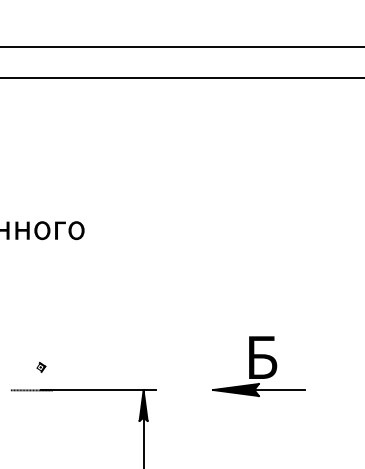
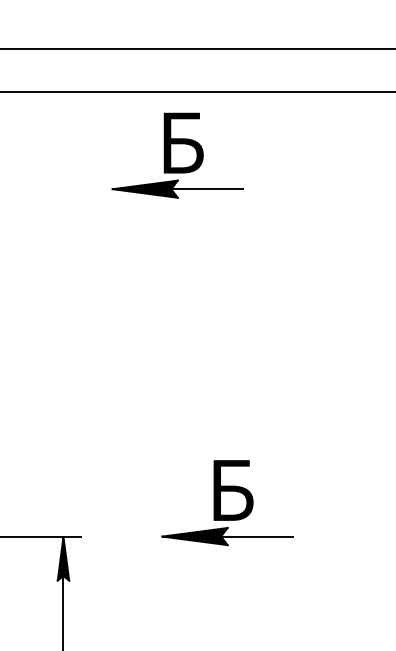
part: (223, 122) -> (177, 155), added

